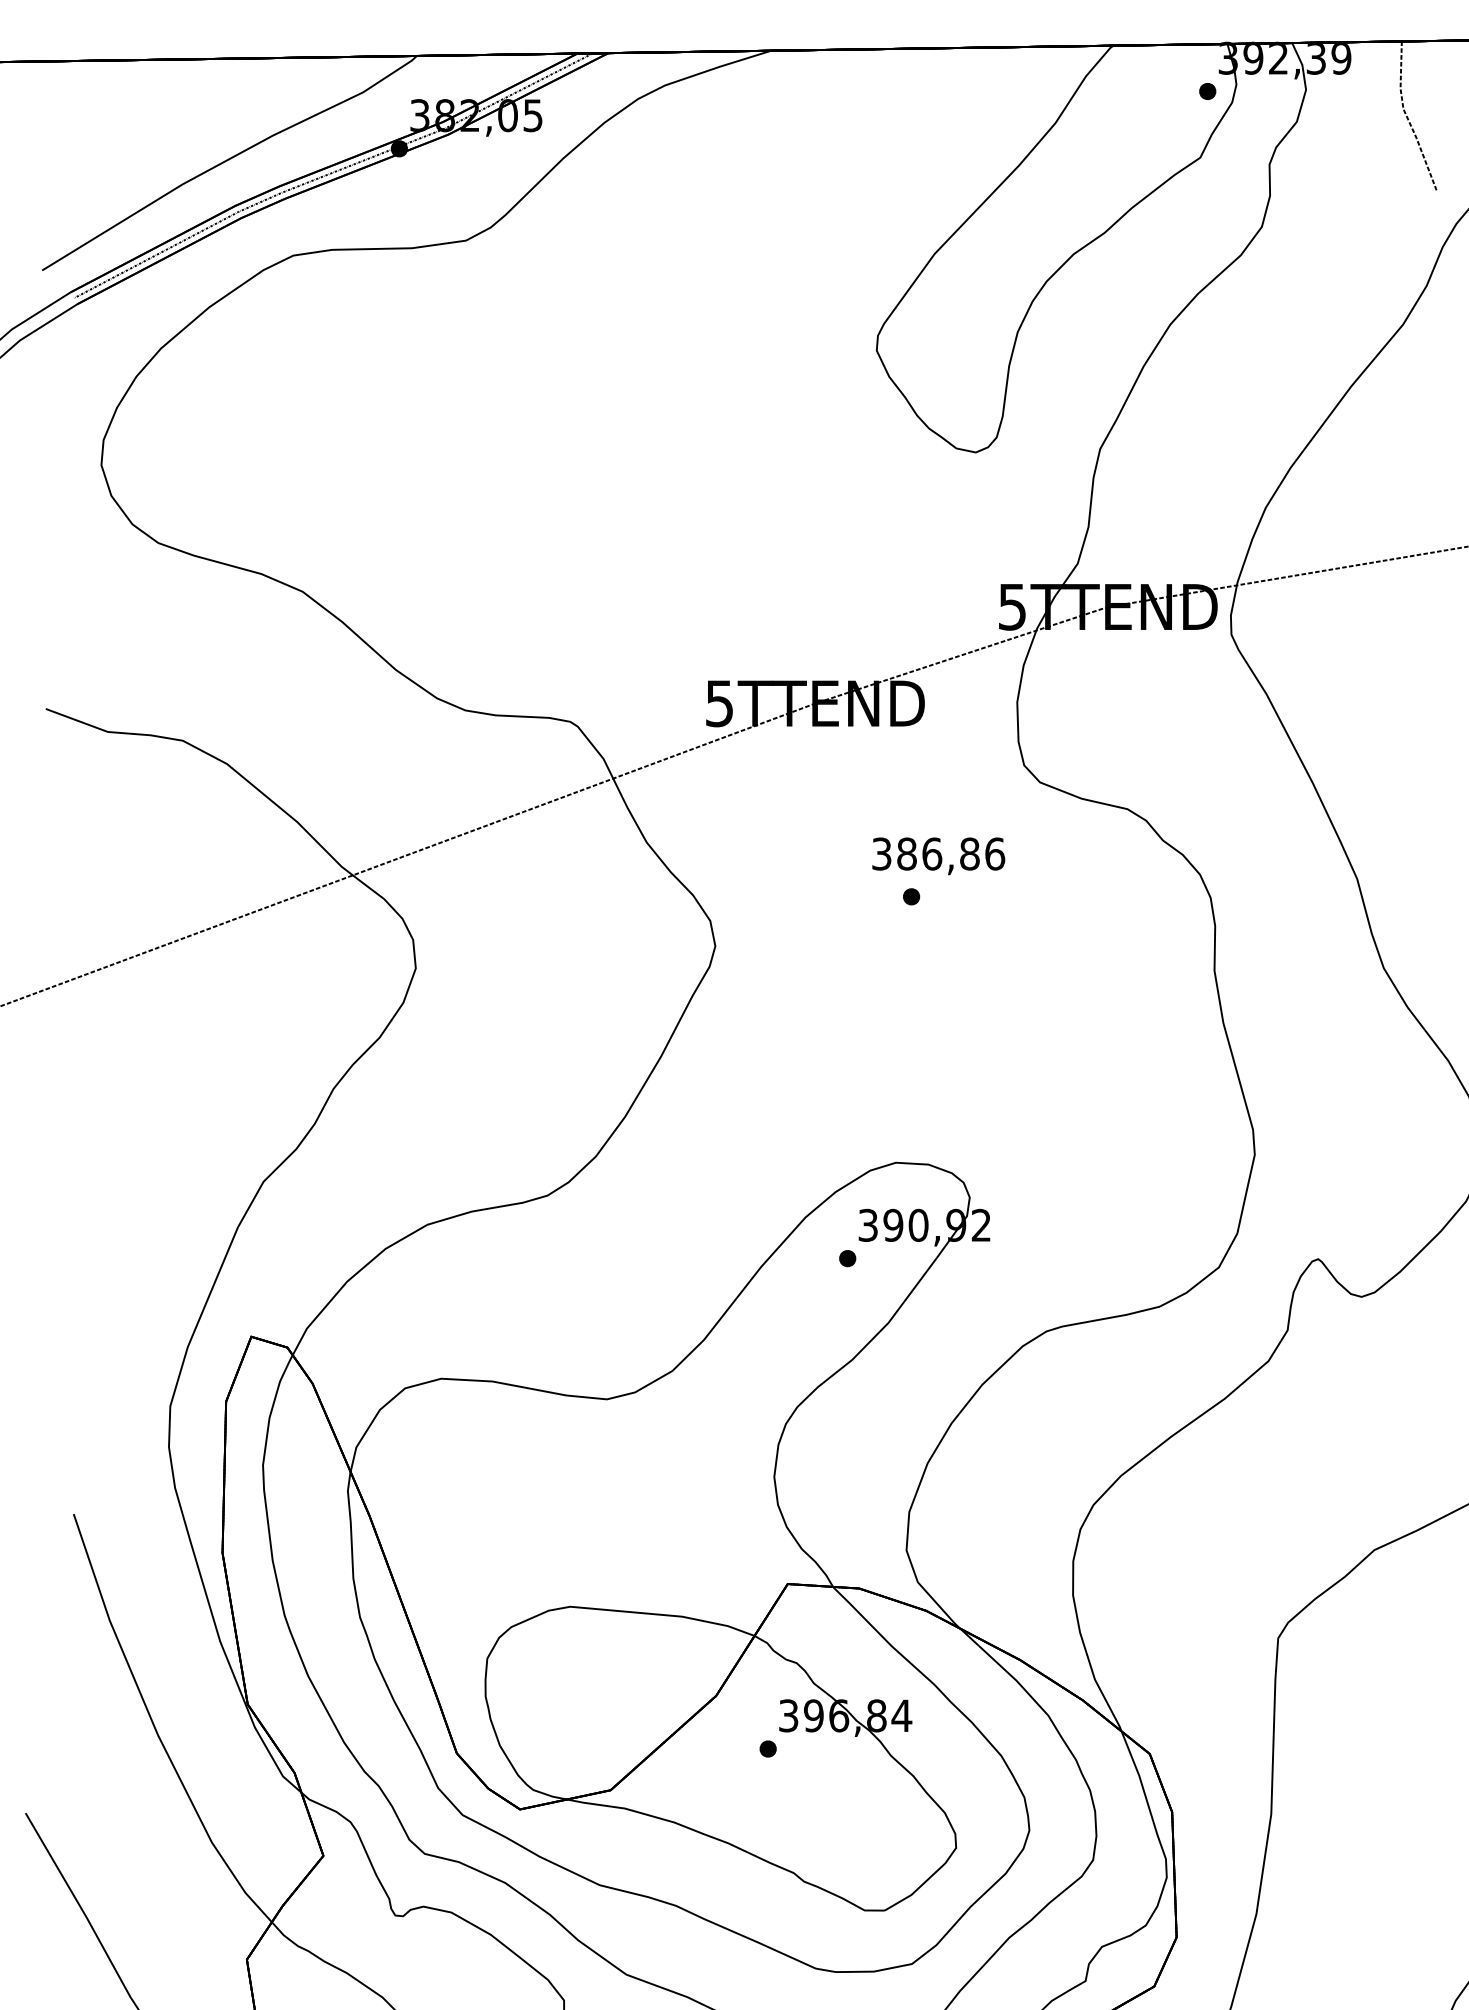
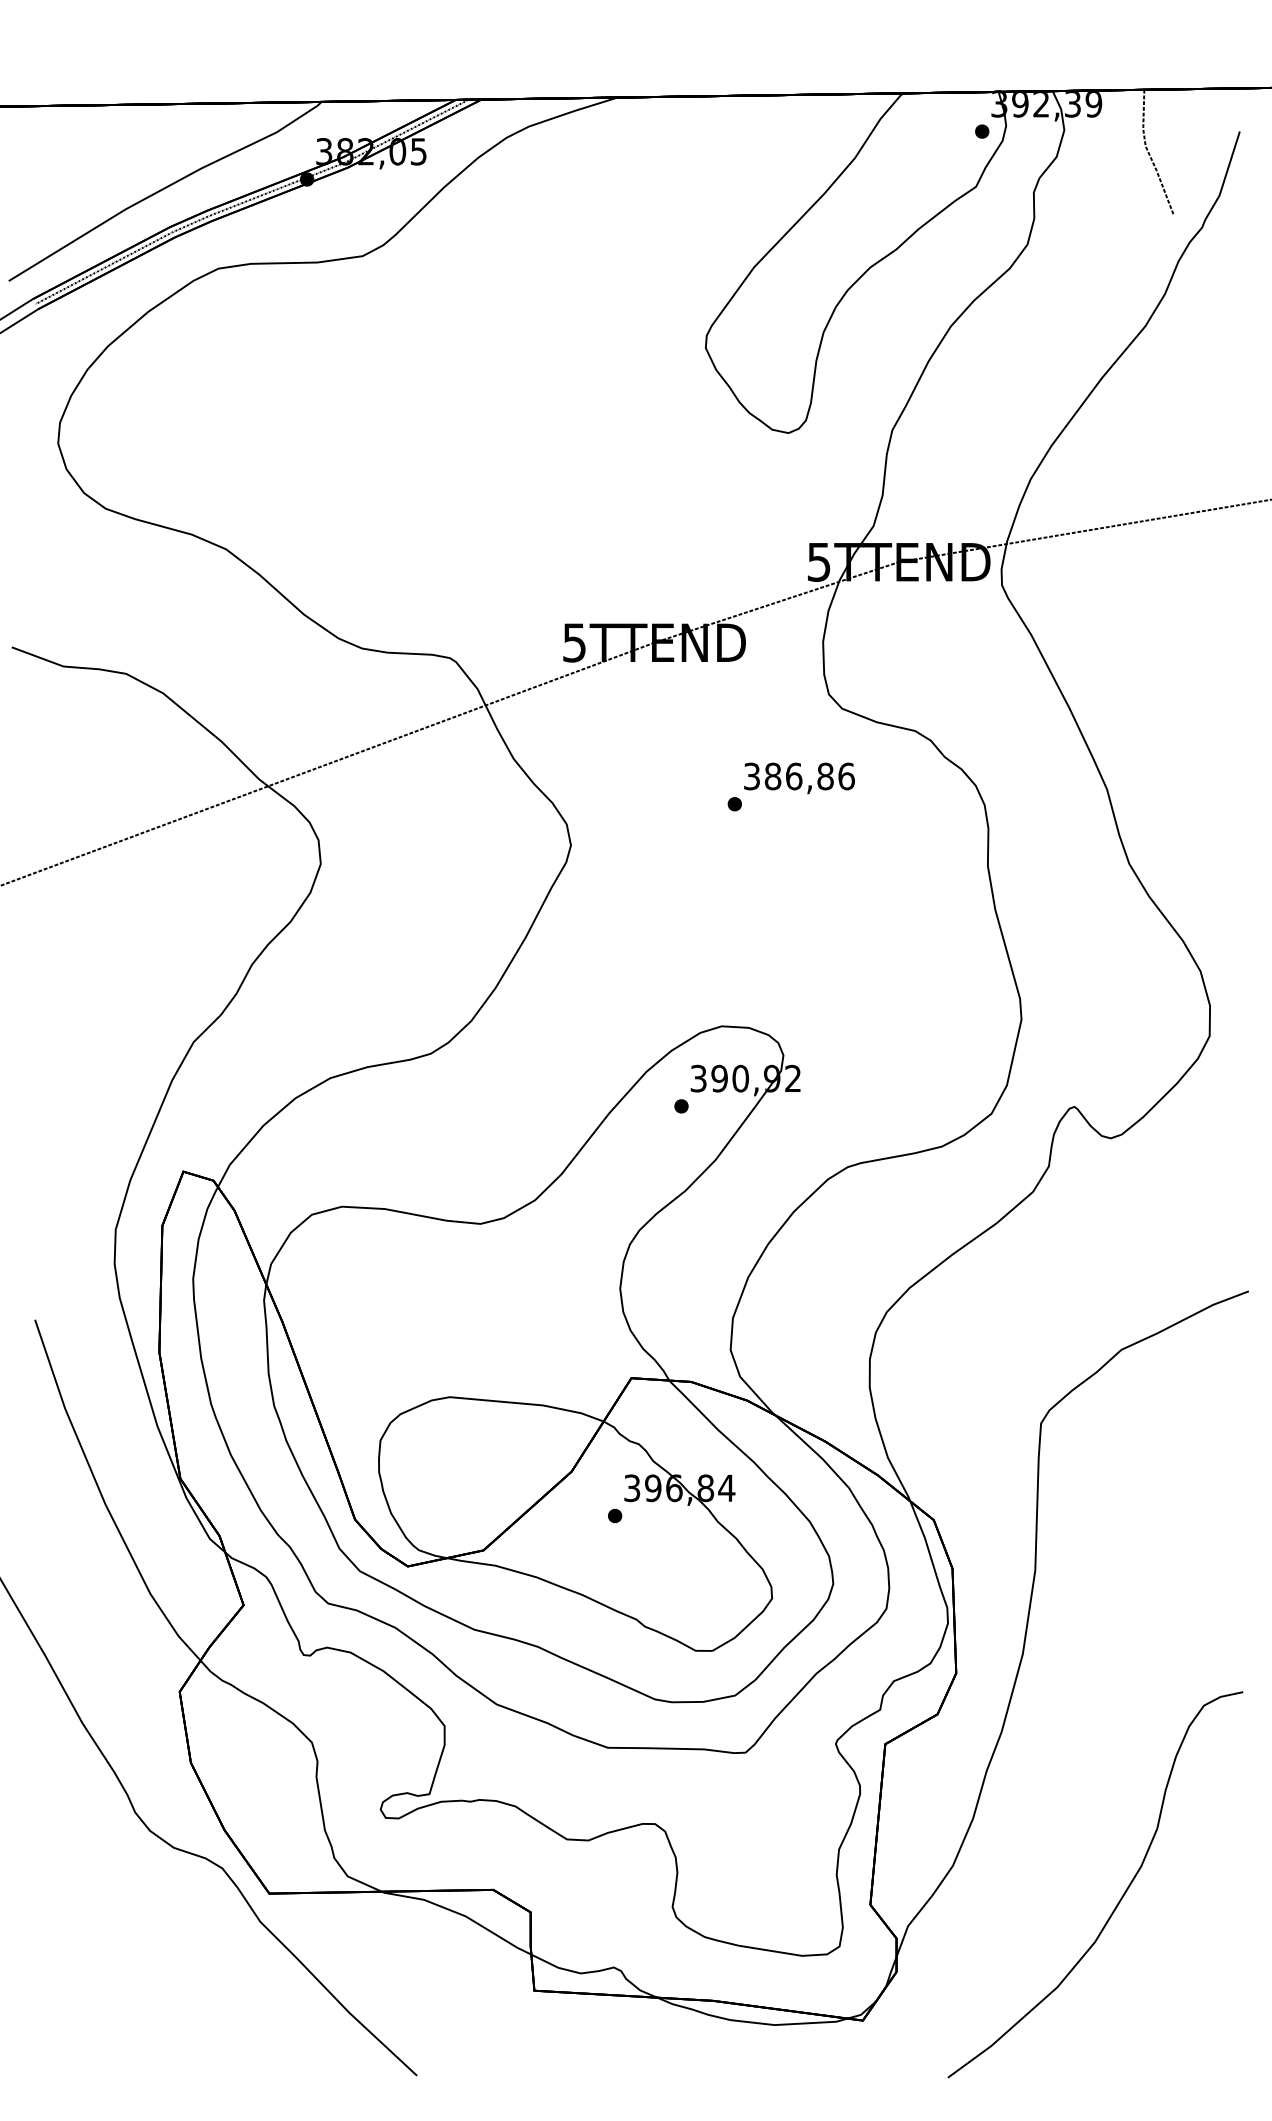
text: (938, 856) -> (799, 778), moved

